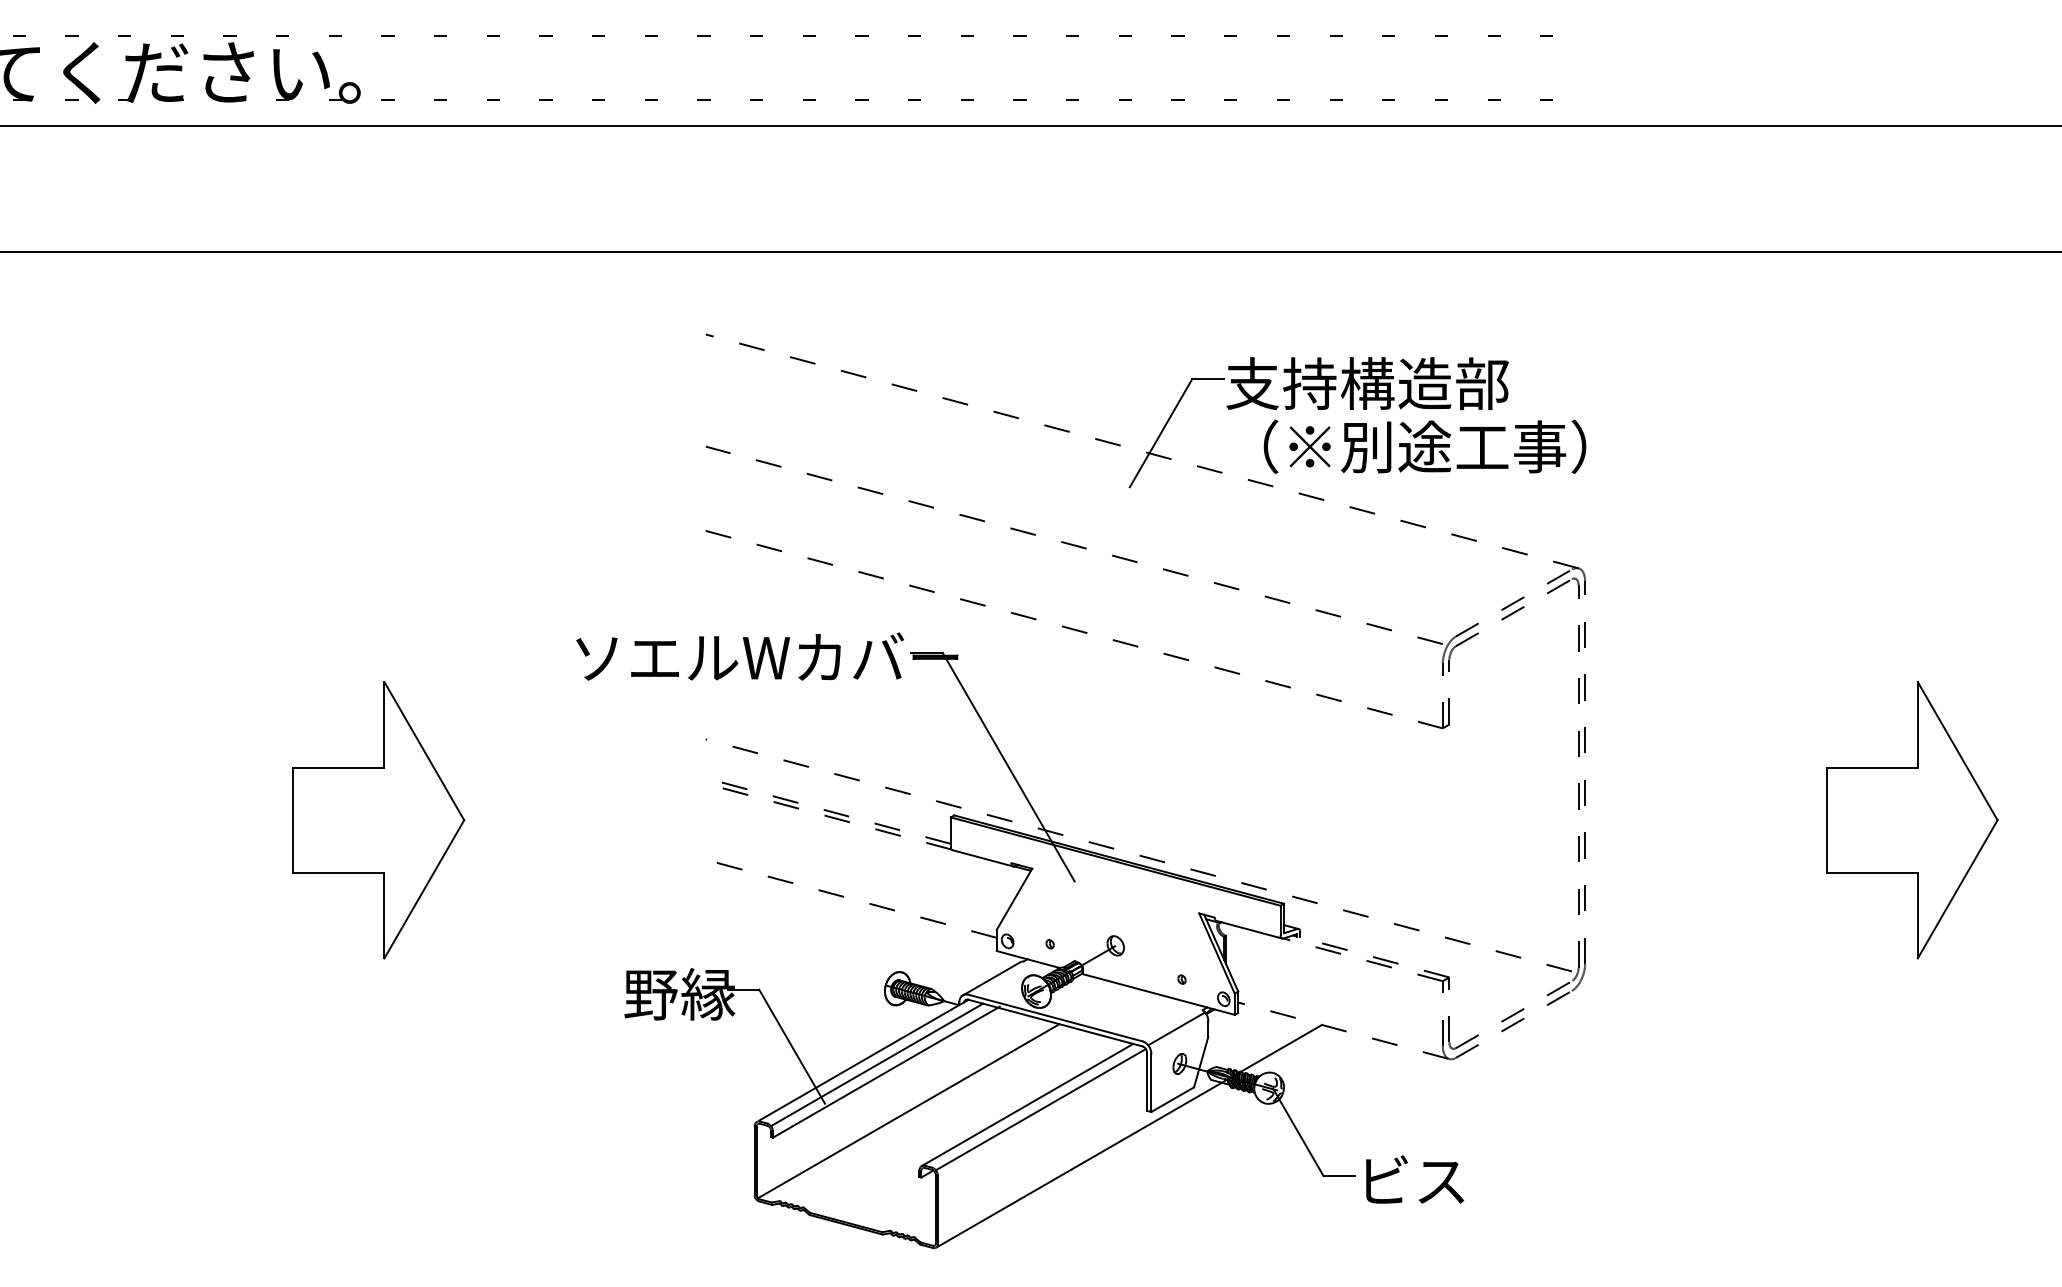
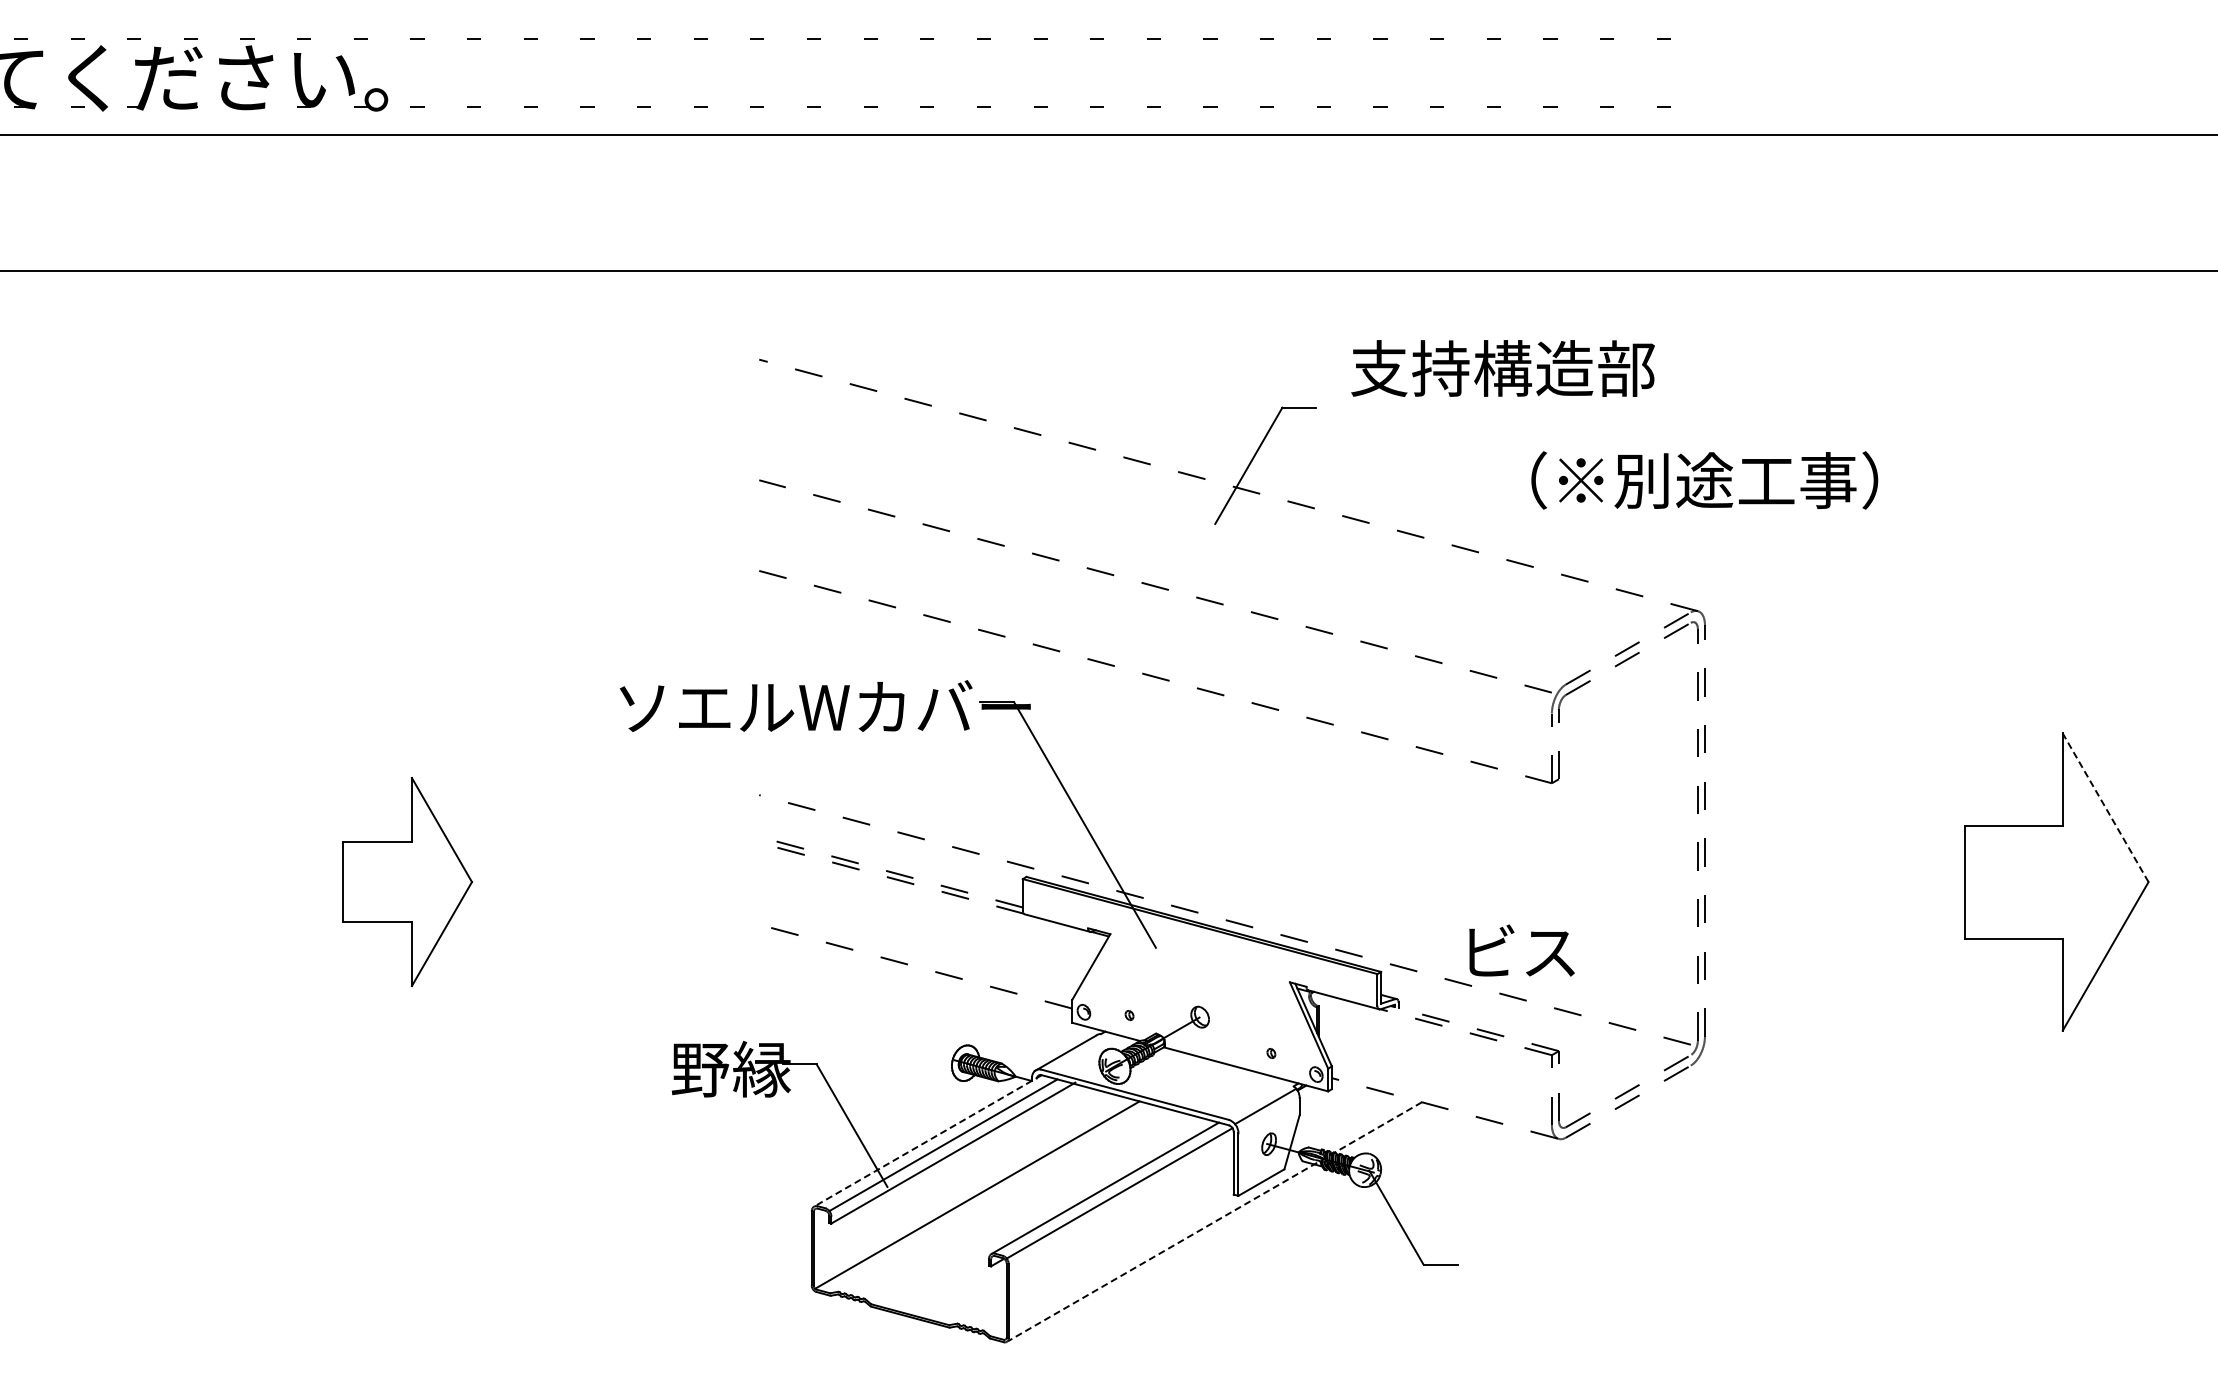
text: (1367, 383) -> (1502, 368), moved
text: (1424, 446) -> (1704, 480), moved
line: (1957, 750) -> (2105, 807), solid -> dashed
part: (378, 819) -> (407, 881), size x0.7
line: (864, 1060) -> (929, 1140), solid -> dashed
line: (1130, 1135) -> (1215, 1221), solid -> dashed
text: (1414, 1179) -> (1521, 950), moved

